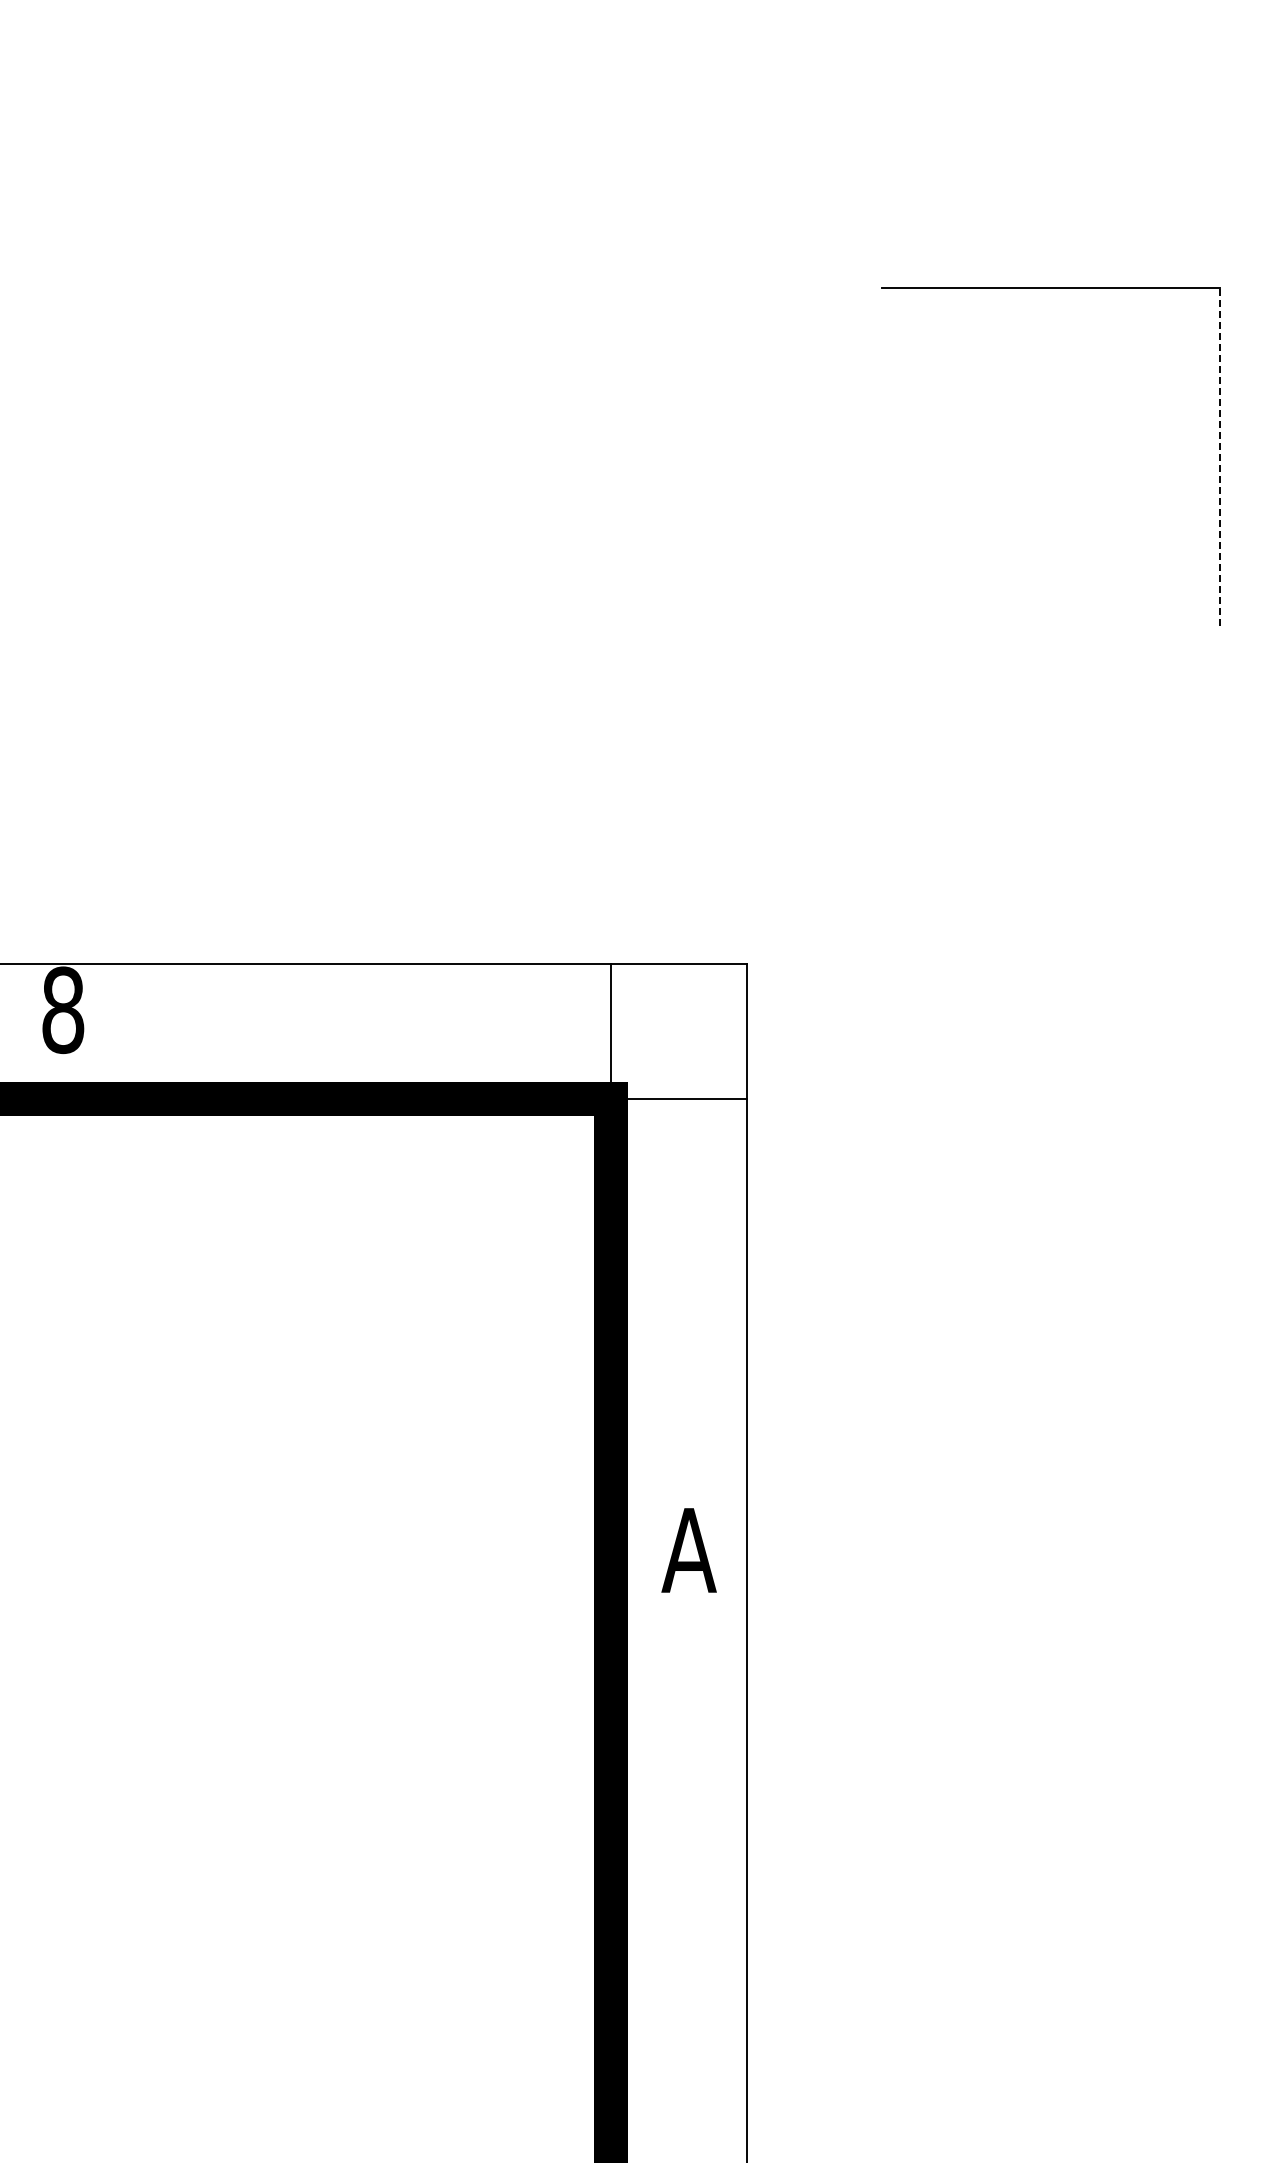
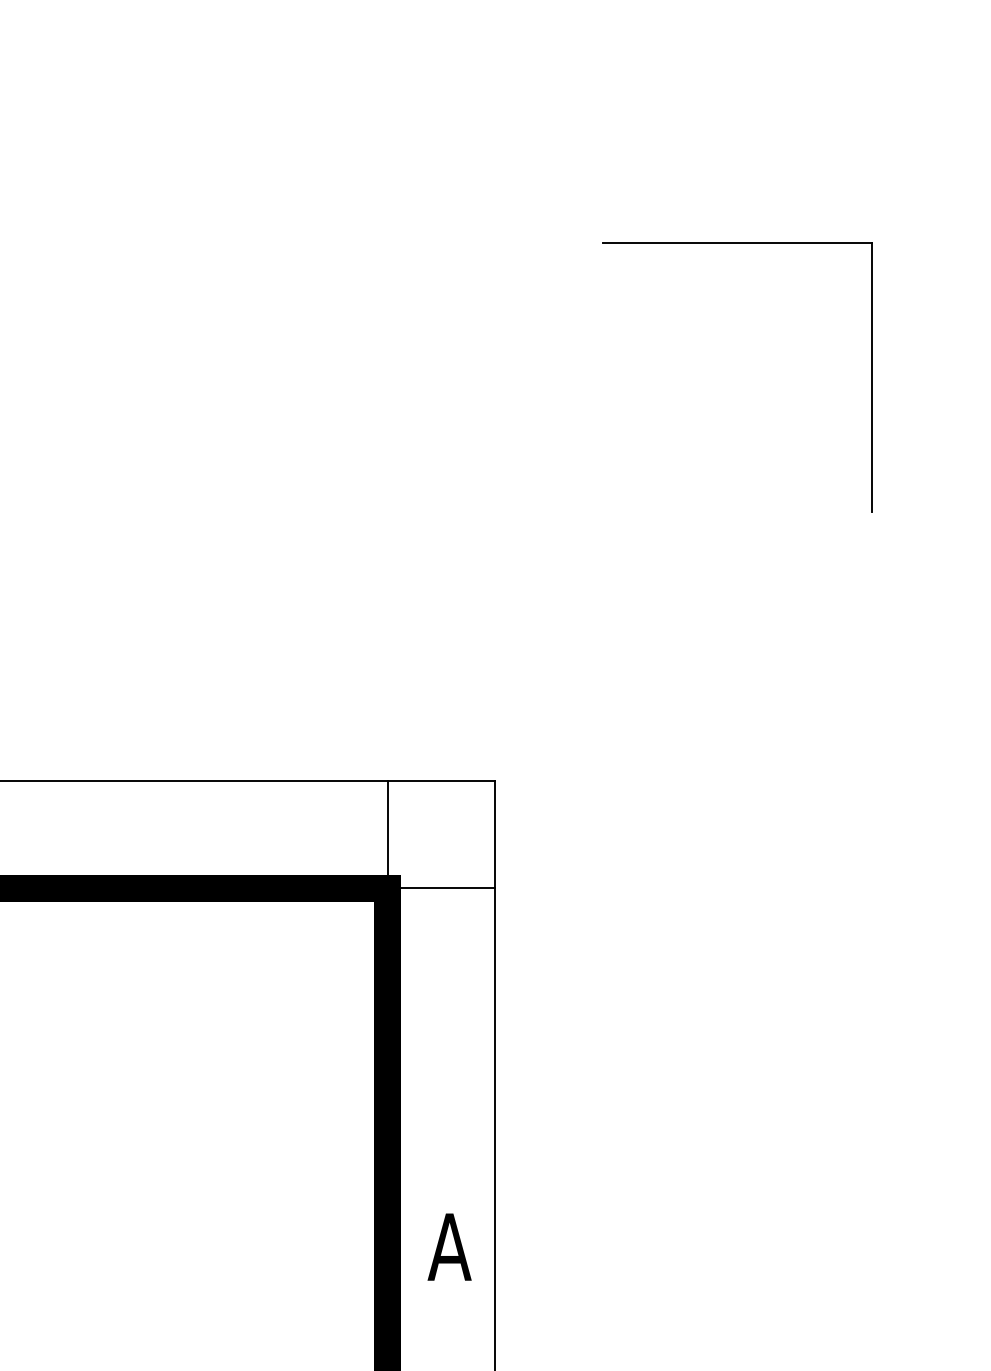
line: (1219, 456) -> (871, 377), dashed -> solid

